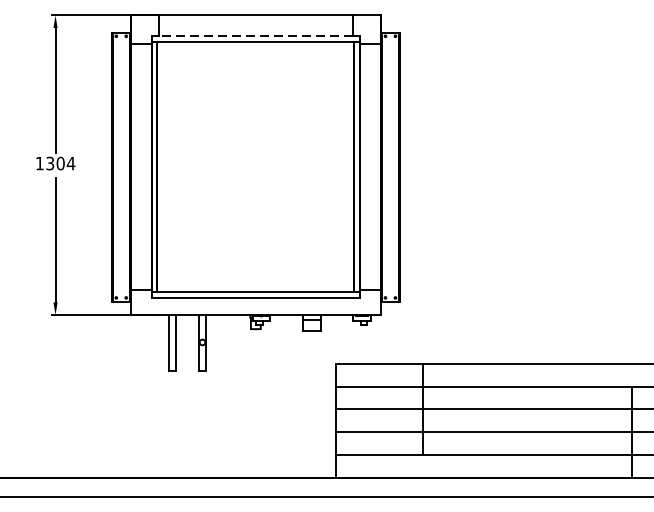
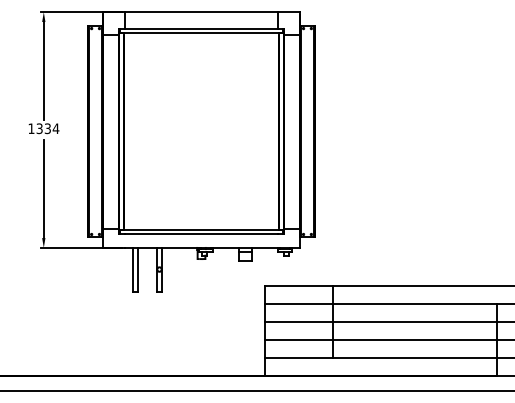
line: (255, 36) -> (201, 28), dashed -> solid
text: (60, 163) -> (47, 128), 1304 -> 1334

